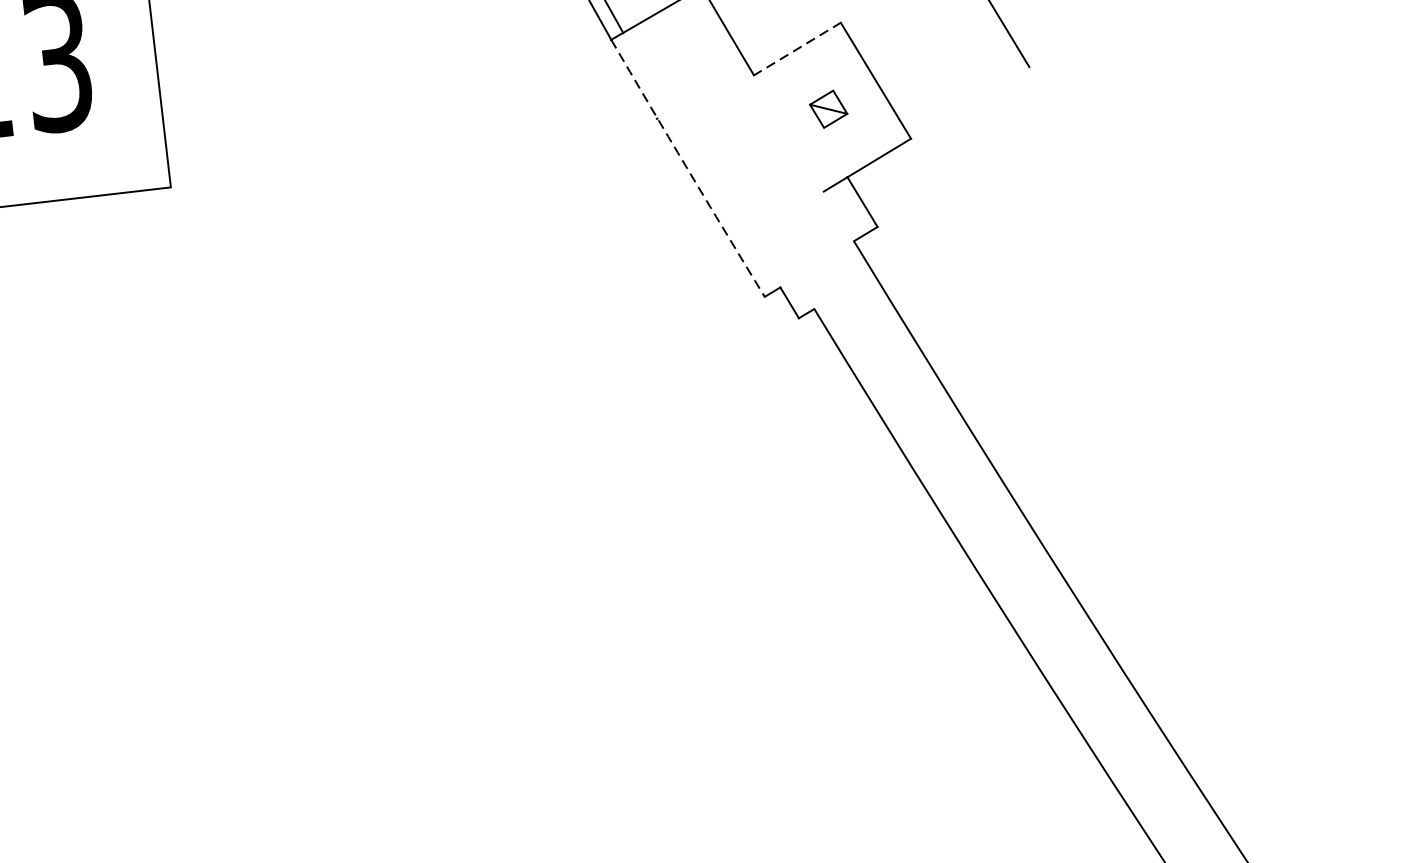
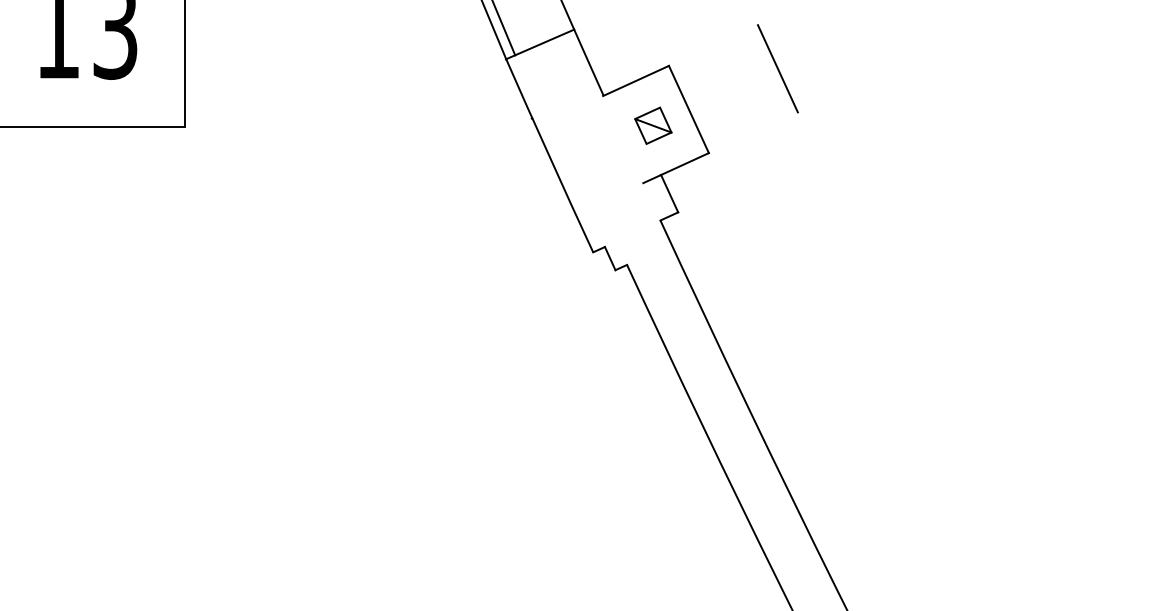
line: (797, 48) -> (636, 80), dashed -> solid
part: (828, 108) -> (653, 125), size x1.43
arc: (687, 167) -> (549, 155), dashed -> solid

